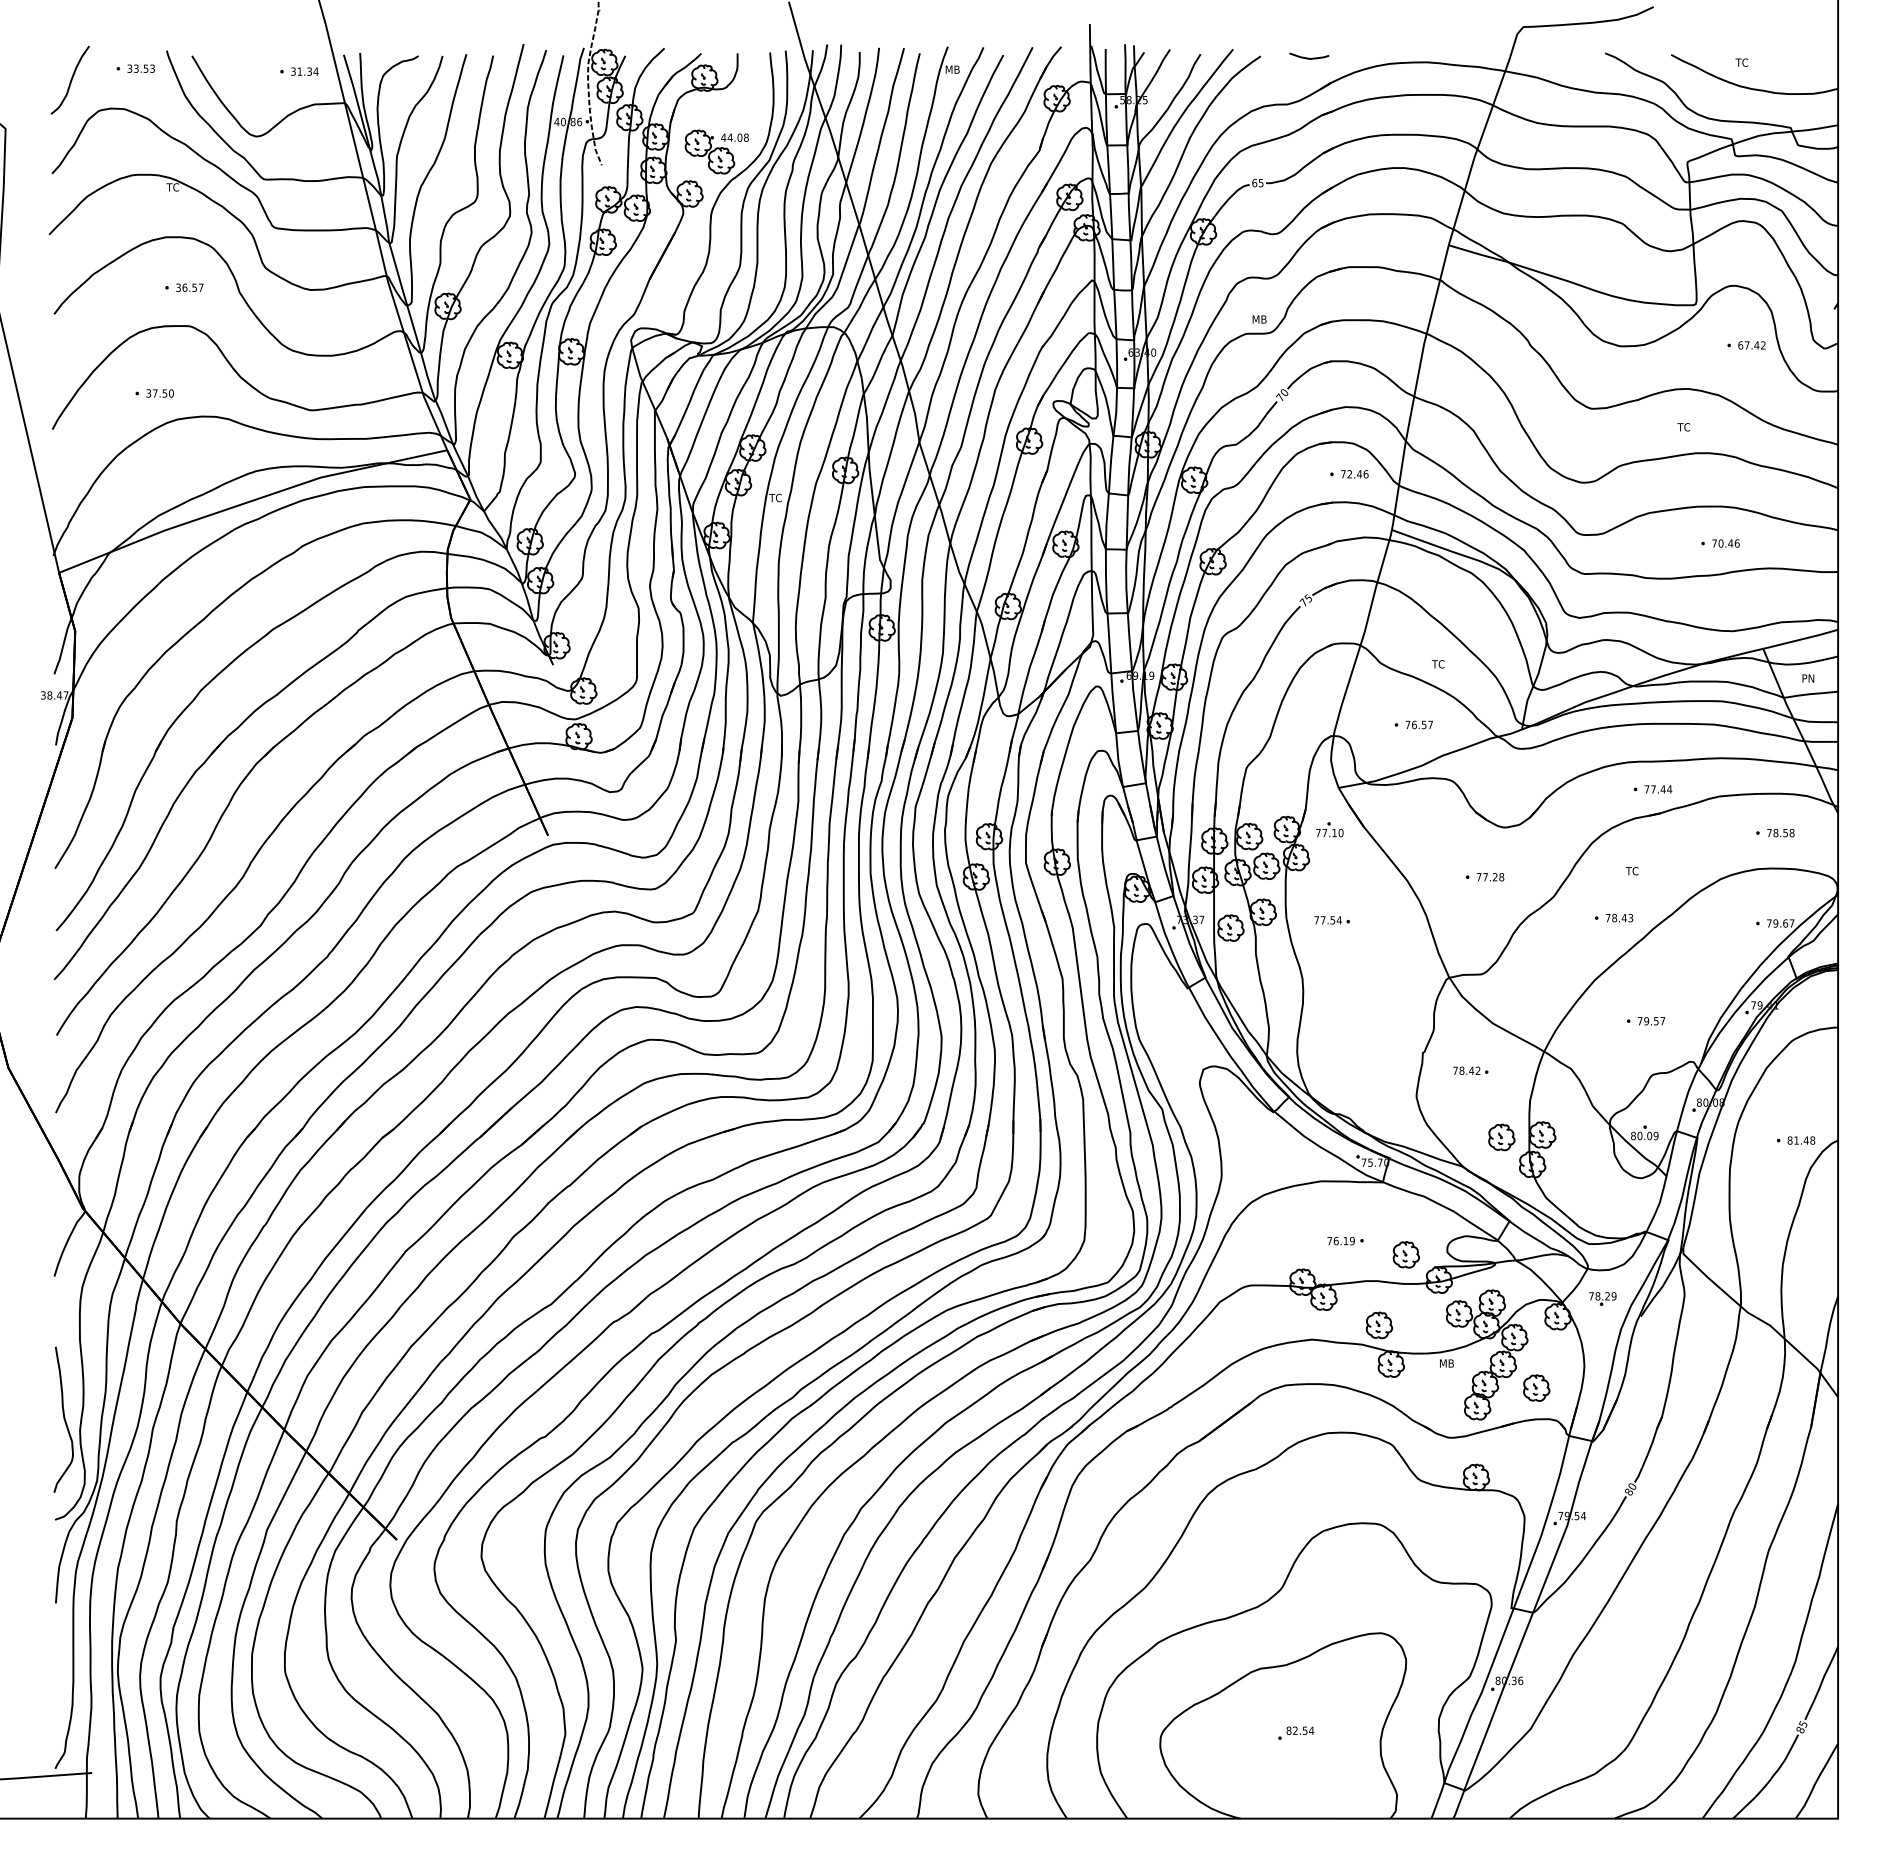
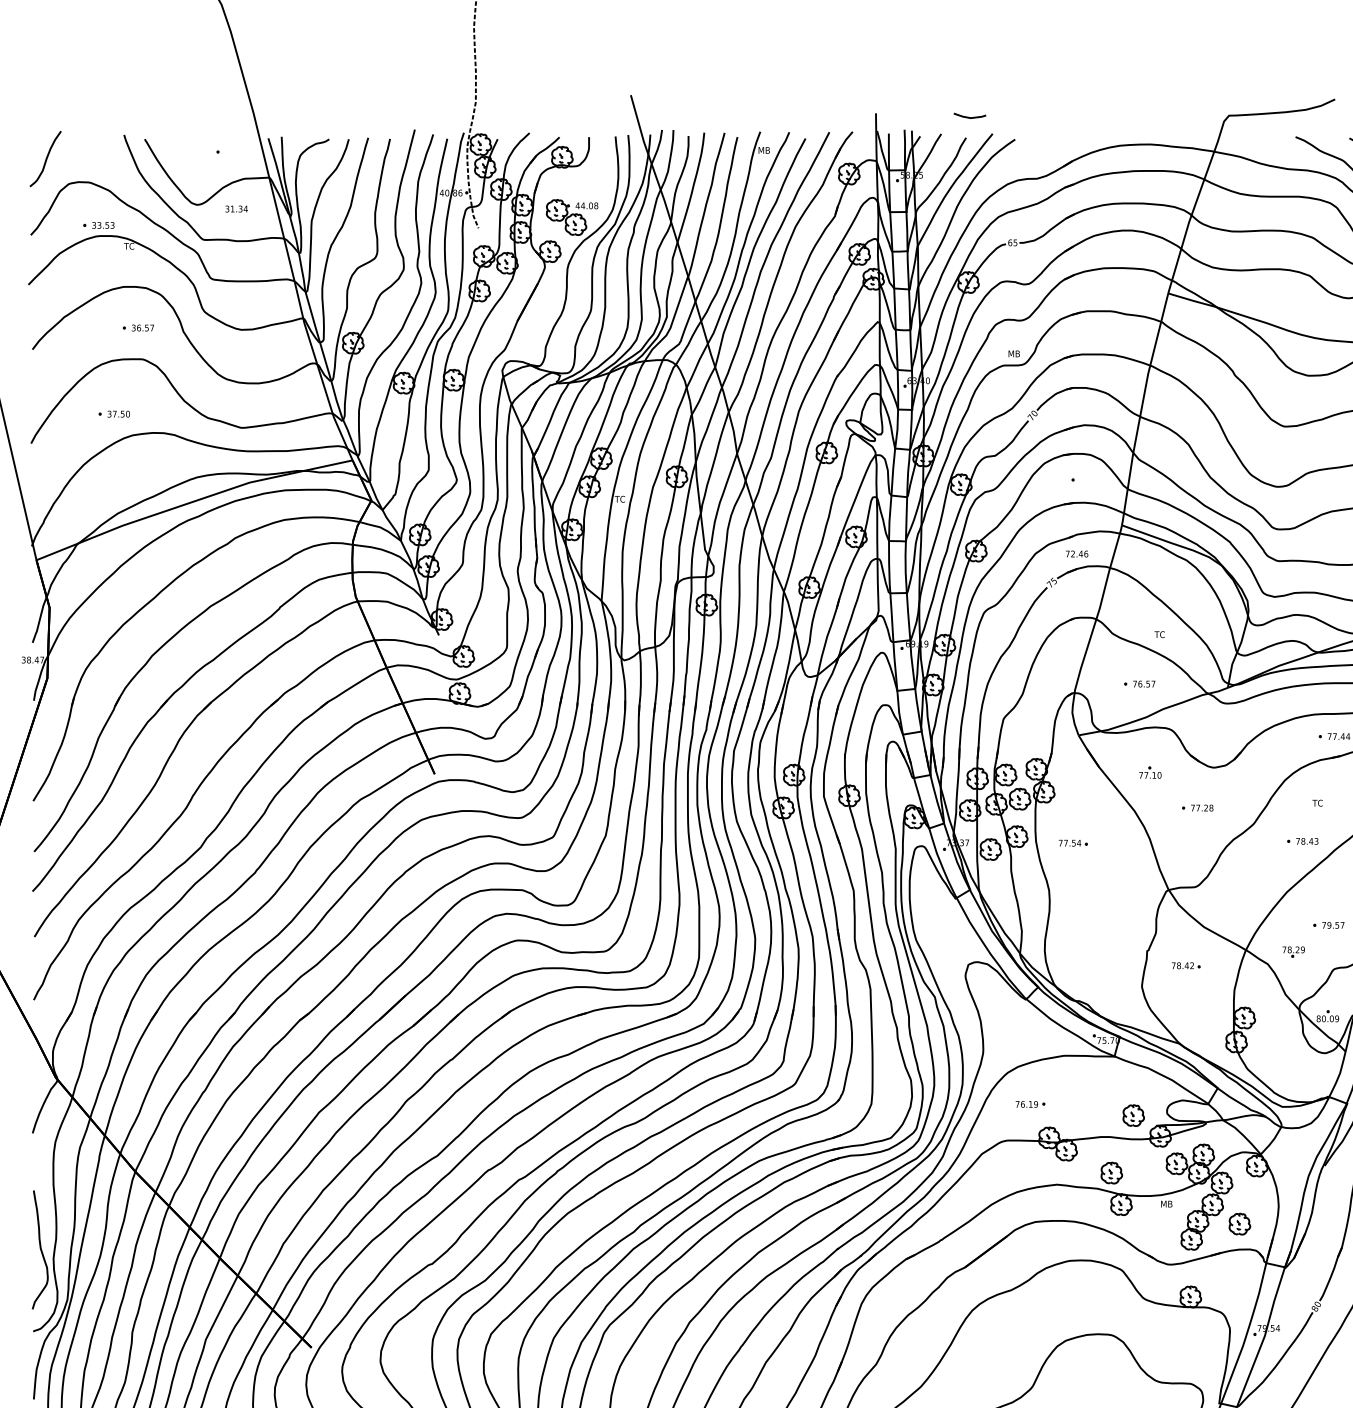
line: (1308, 57) -> (969, 116), moved
part: (135, 68) -> (98, 225), moved
text: (304, 71) -> (236, 208), moved
text: (1354, 474) -> (1076, 554), moved
part: (1329, 829) -> (1150, 772), moved
part: (1501, 1137) -> (1211, 1020), removed
part: (1345, 1240) -> (1030, 1103), moved
part: (1602, 1298) -> (1293, 951), moved

